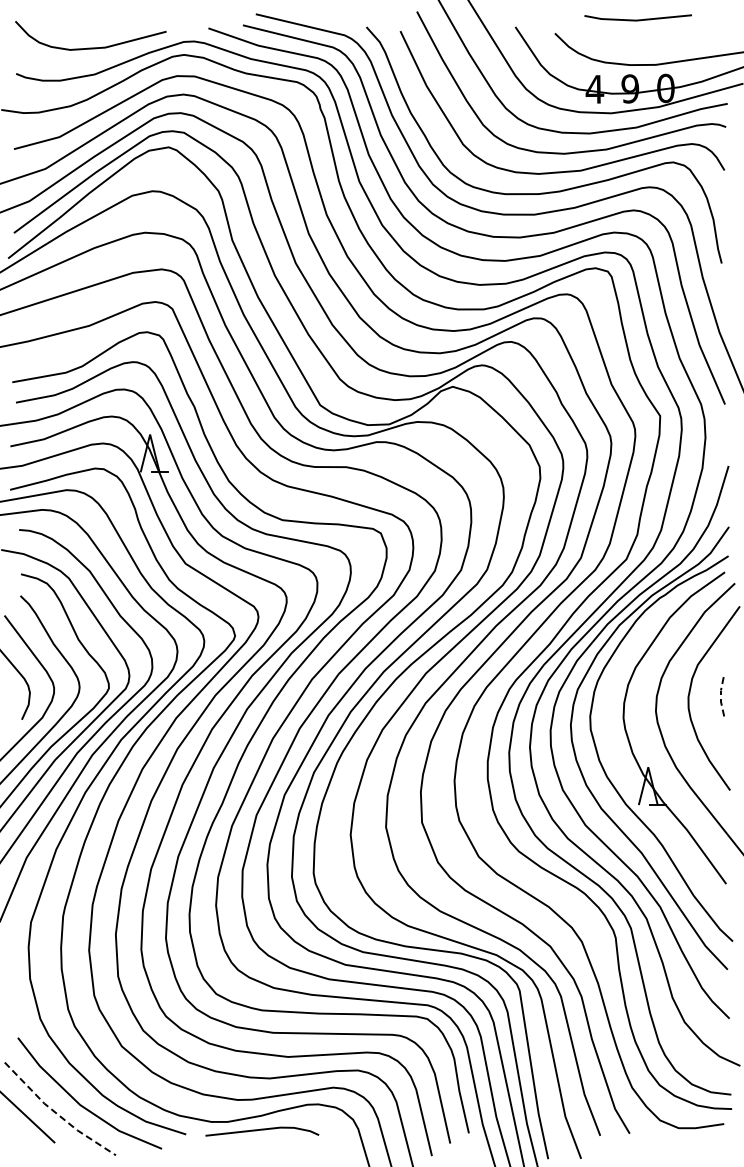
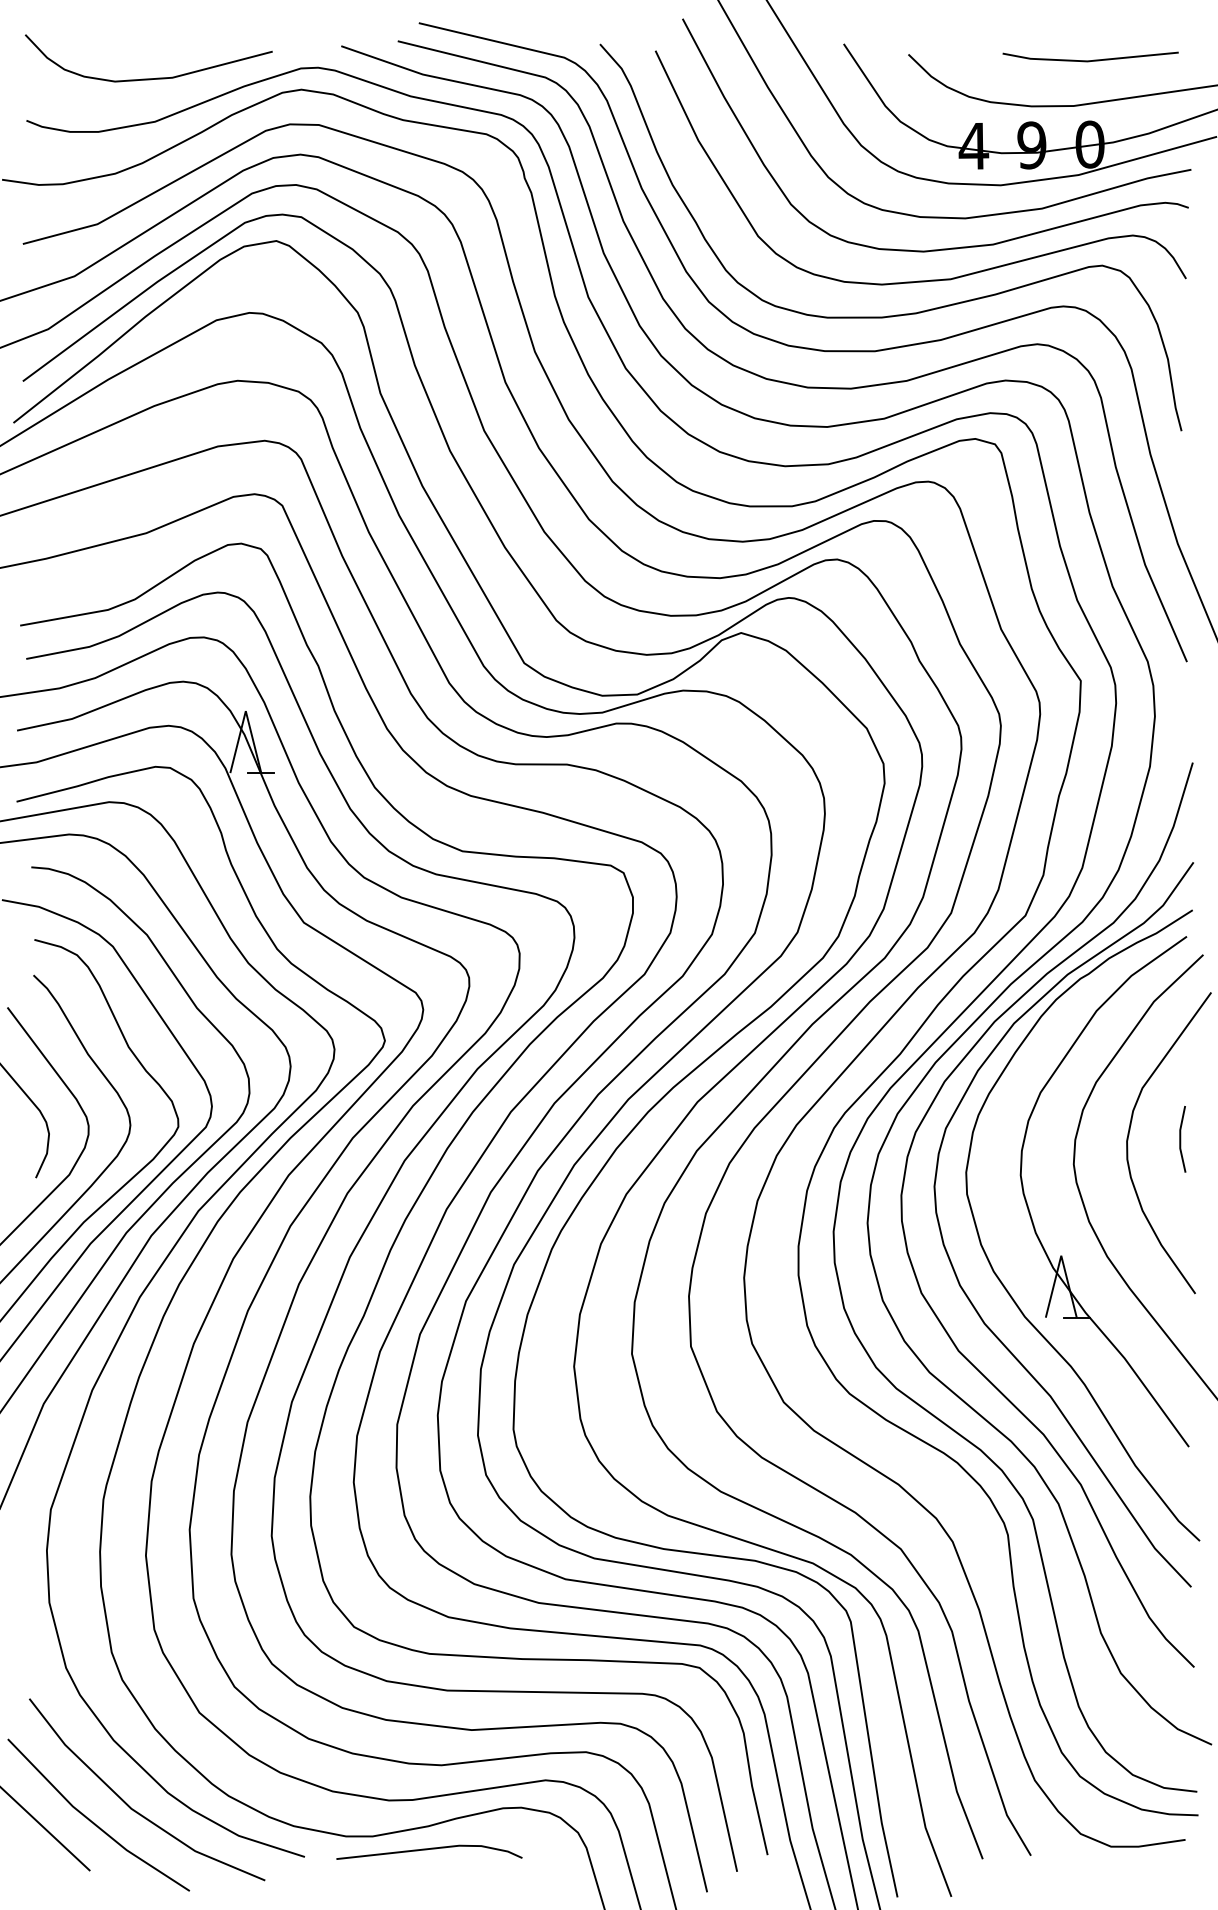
line: (637, 19) -> (1089, 59), moved
line: (720, 696) -> (1179, 1139), dashed -> solid
line: (56, 1113) -> (92, 1822), dashed -> solid

